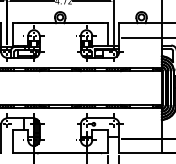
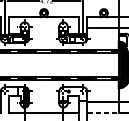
line: (141, 153) -> (103, 113), solid -> dashed

